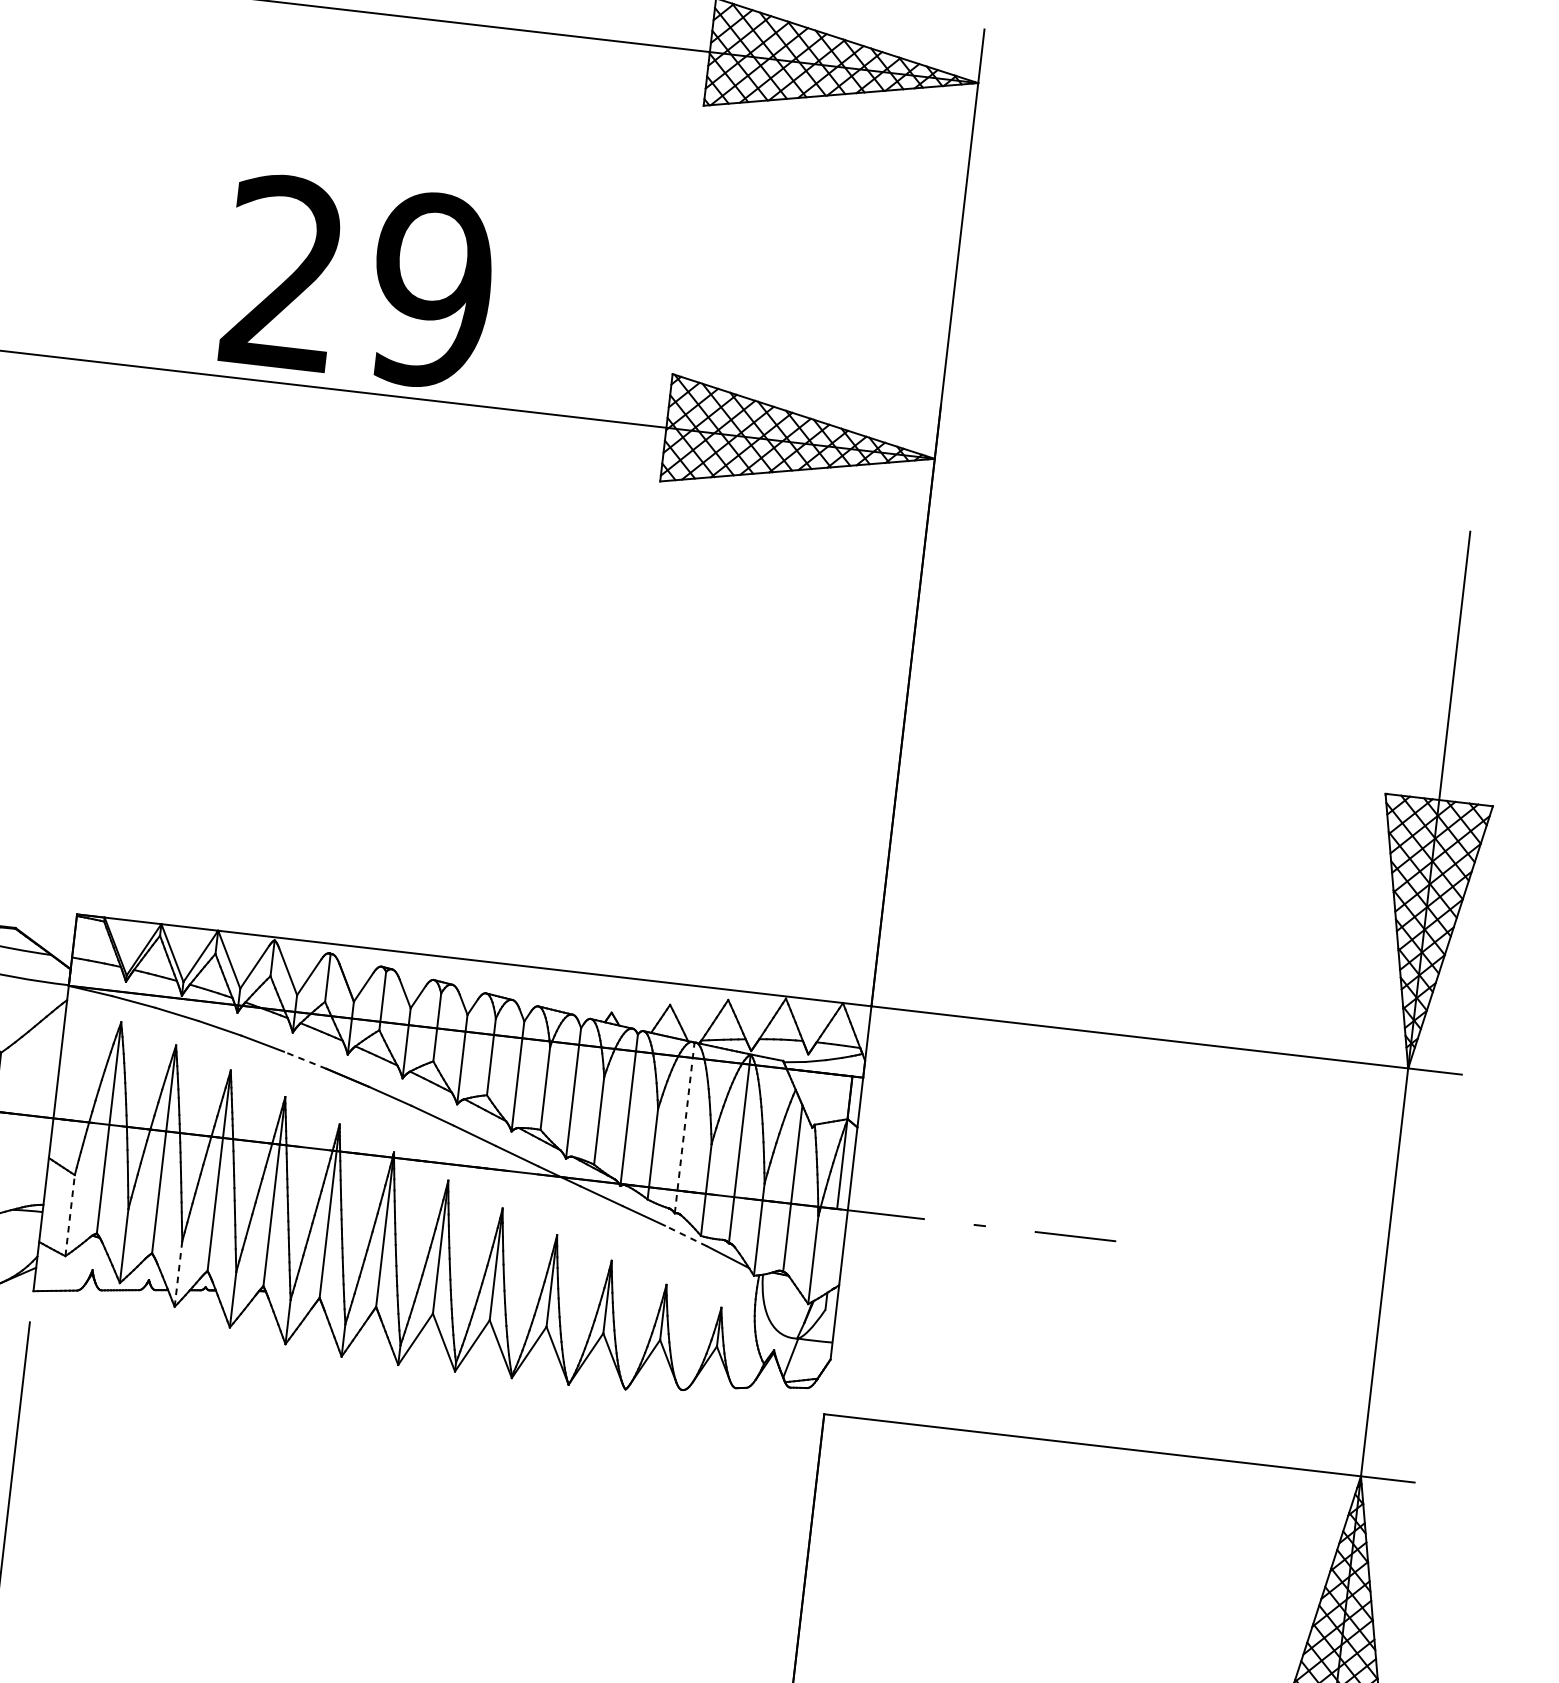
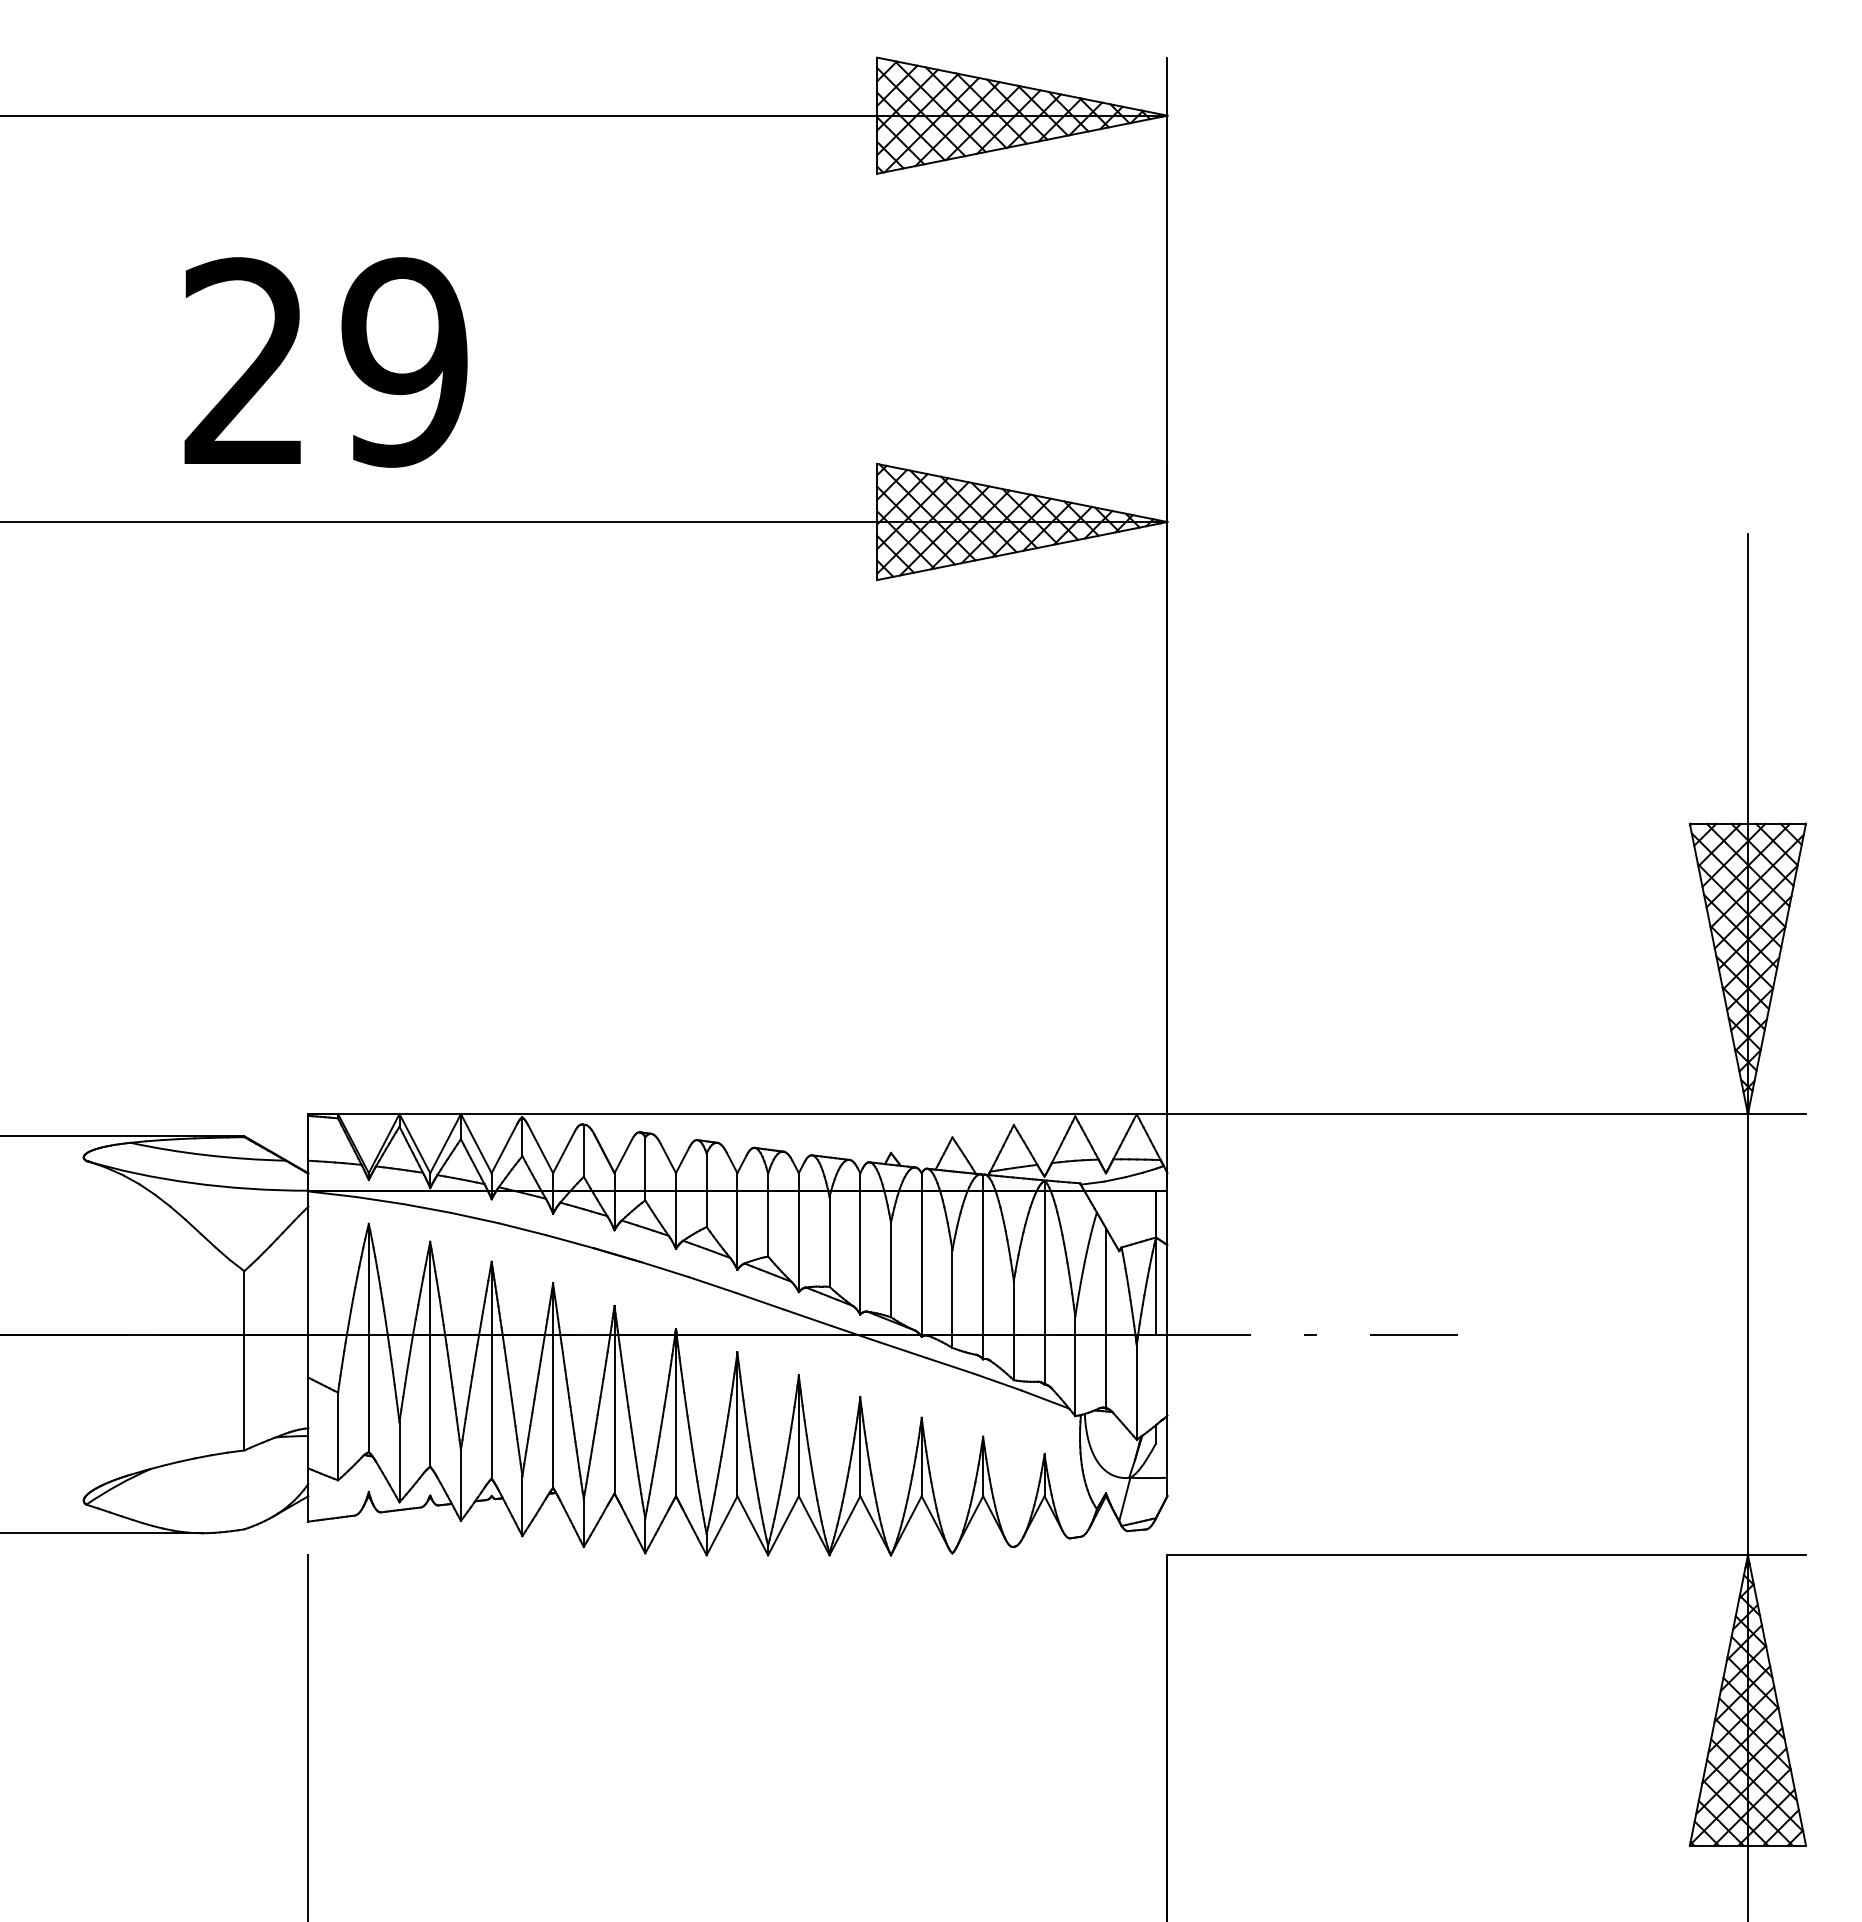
text: (358, 282) -> (325, 362), moved
line: (304, 1060) -> (569, 1241), dashed -> solid
line: (685, 1127) -> (983, 1266), dashed -> solid
line: (70, 1215) -> (338, 1436), dashed -> solid
line: (685, 1236) -> (997, 1382), dashed -> solid
line: (178, 1274) -> (460, 1485), dashed -> solid

